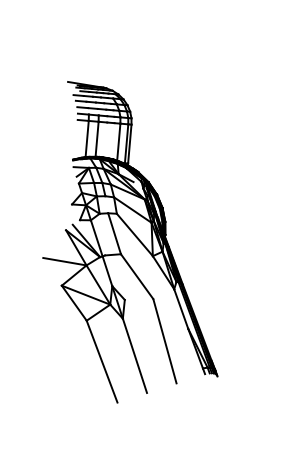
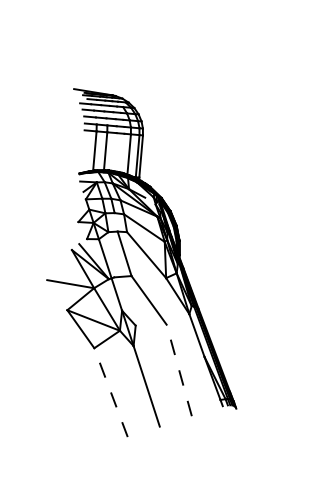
line: (164, 341) -> (178, 370), solid -> dashed
line: (102, 361) -> (111, 392), solid -> dashed

